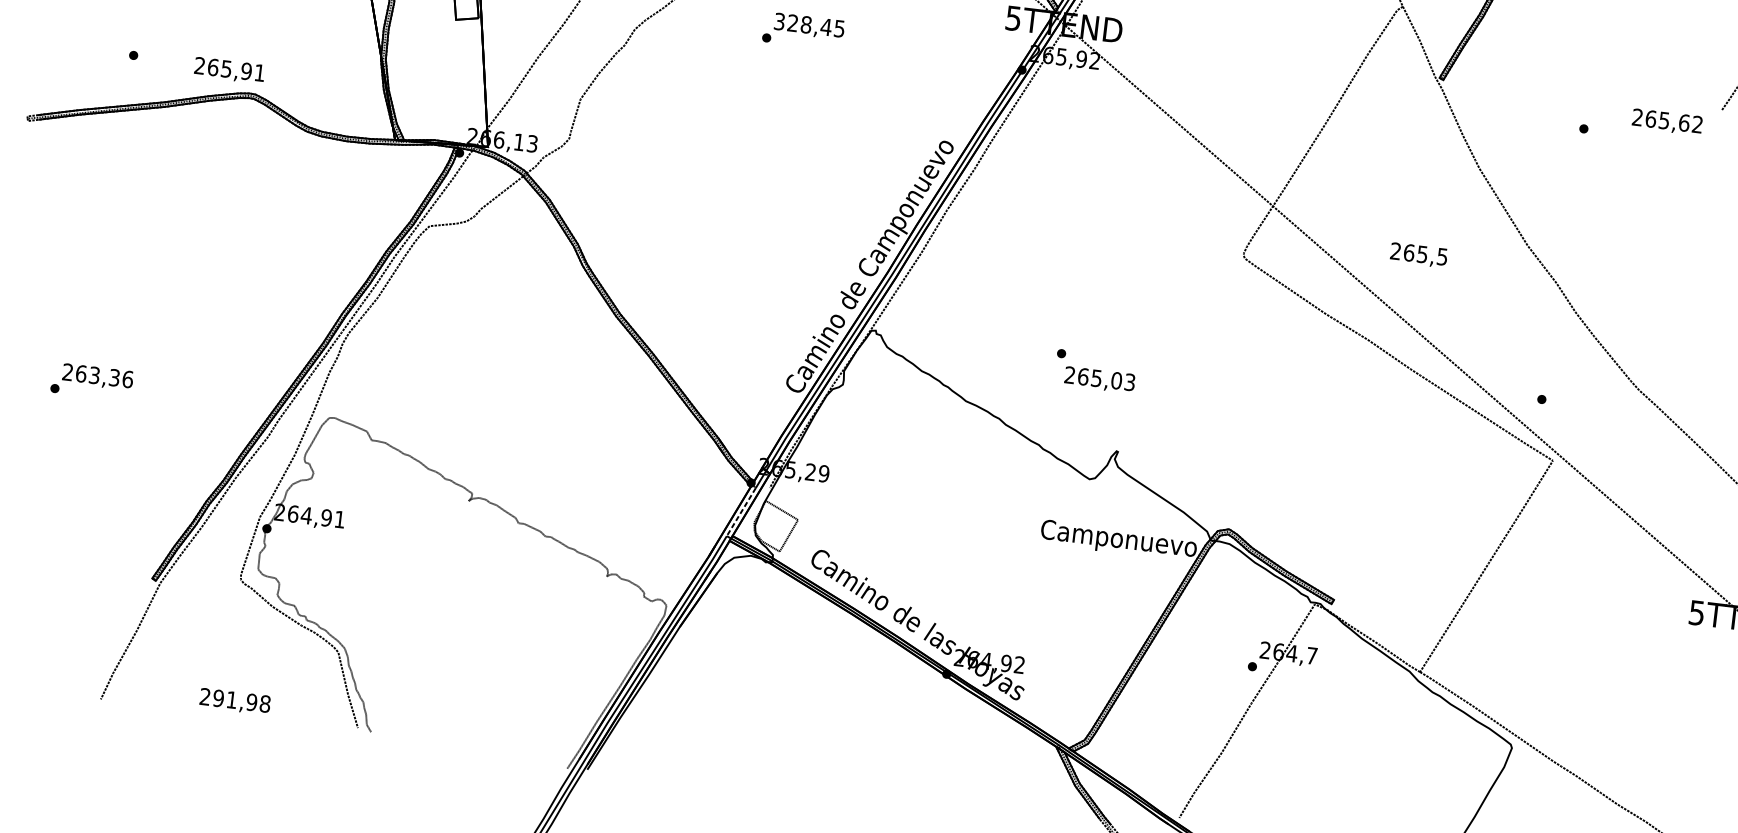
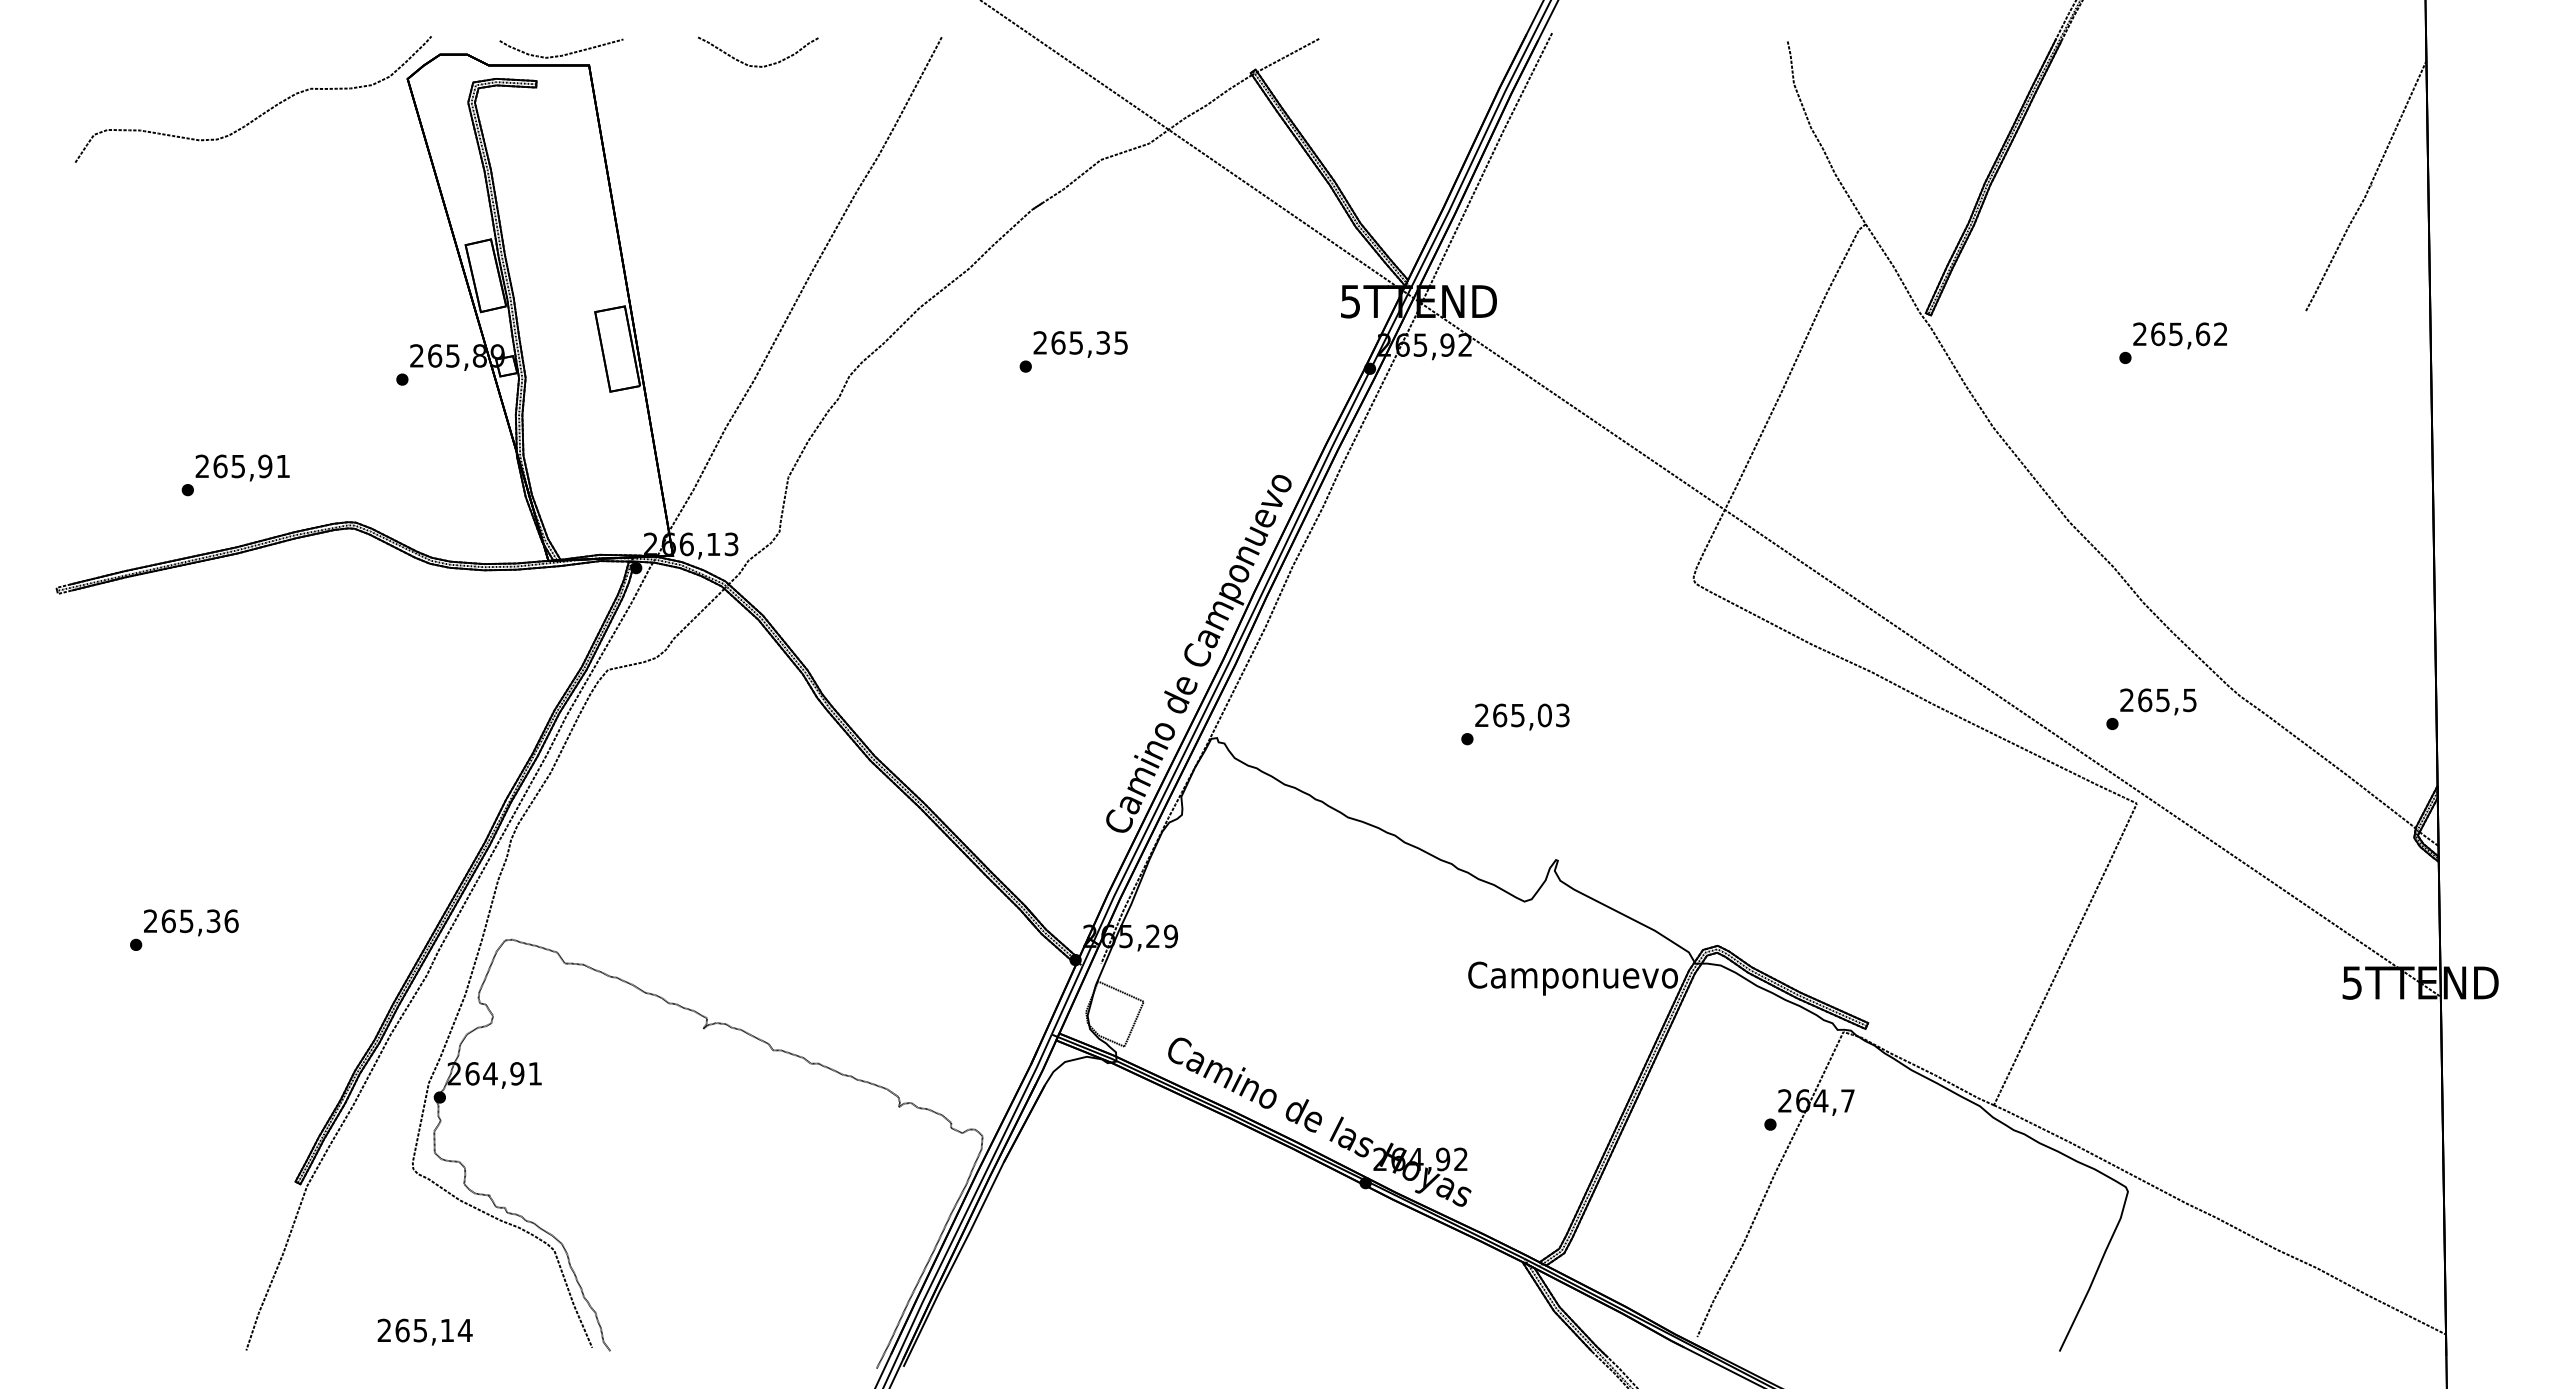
text: (802, 24) -> (1071, 342), 328,45 -> 265,35
text: (229, 70) -> (242, 467), moved
text: (1666, 121) -> (2179, 335), moved
text: (1419, 254) -> (2158, 701), moved
text: (94, 374) -> (186, 920), 263,36 -> 265,36
text: (1099, 379) -> (1522, 716), moved
line: (740, 512) -> (1066, 1000), dashed -> solid
text: (241, 701) -> (433, 1330), 291,98 -> 265,14

